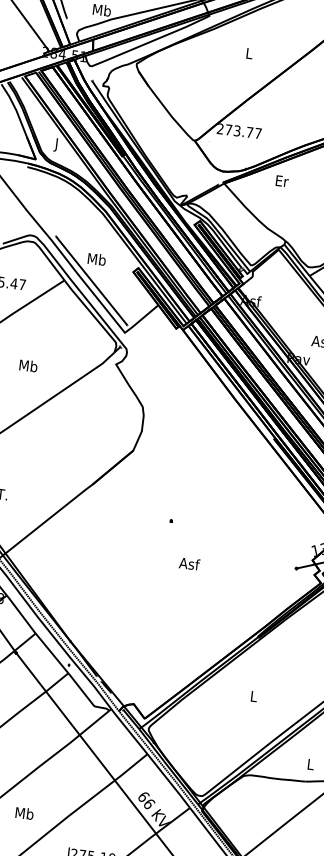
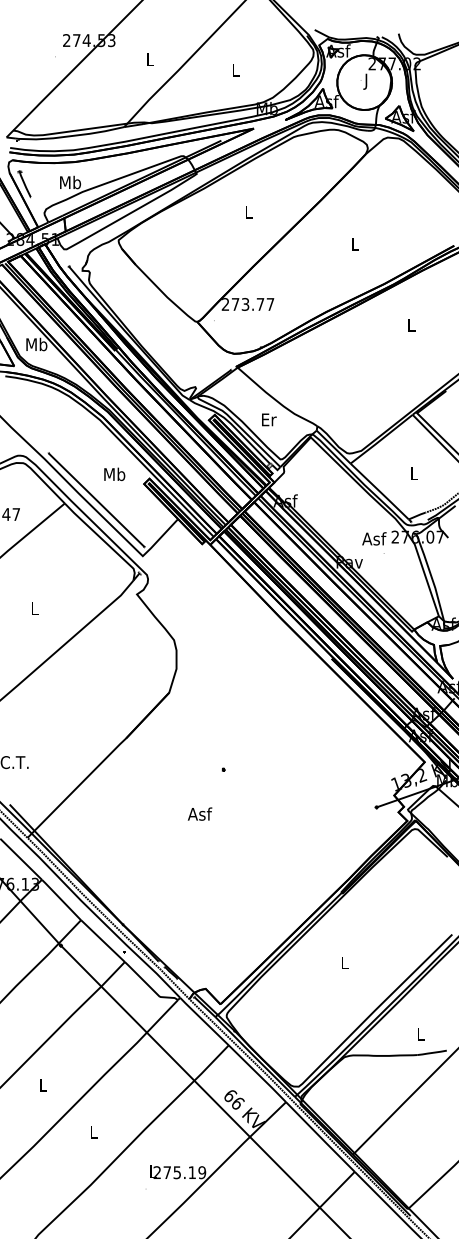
text: (56, 144) -> (36, 345), J -> Mb
text: (282, 180) -> (269, 419), moved
text: (96, 258) -> (114, 473), moved
text: (28, 365) -> (34, 608), Mb -> L
text: (189, 563) -> (199, 813), moved
text: (24, 813) -> (93, 1131), Mb -> L

